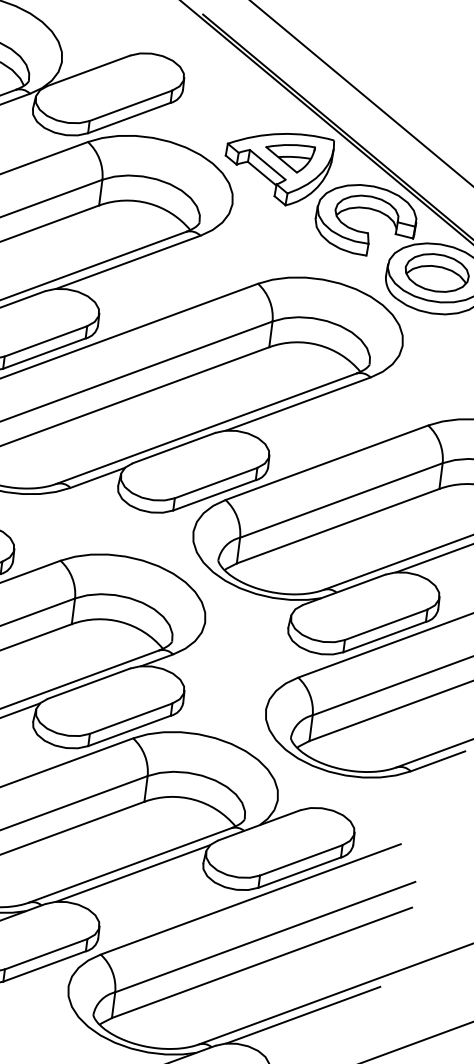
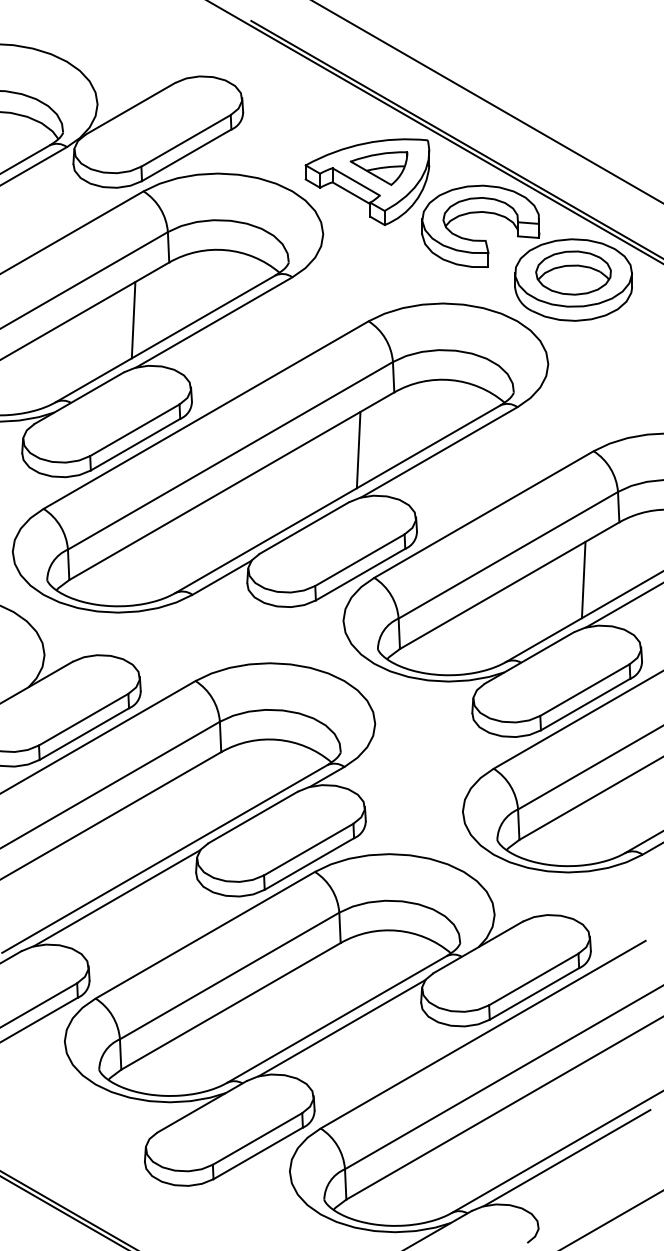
line: (60, 249) -> (133, 320), added
line: (230, 389) -> (358, 449), added
line: (401, 531) -> (583, 579), added

